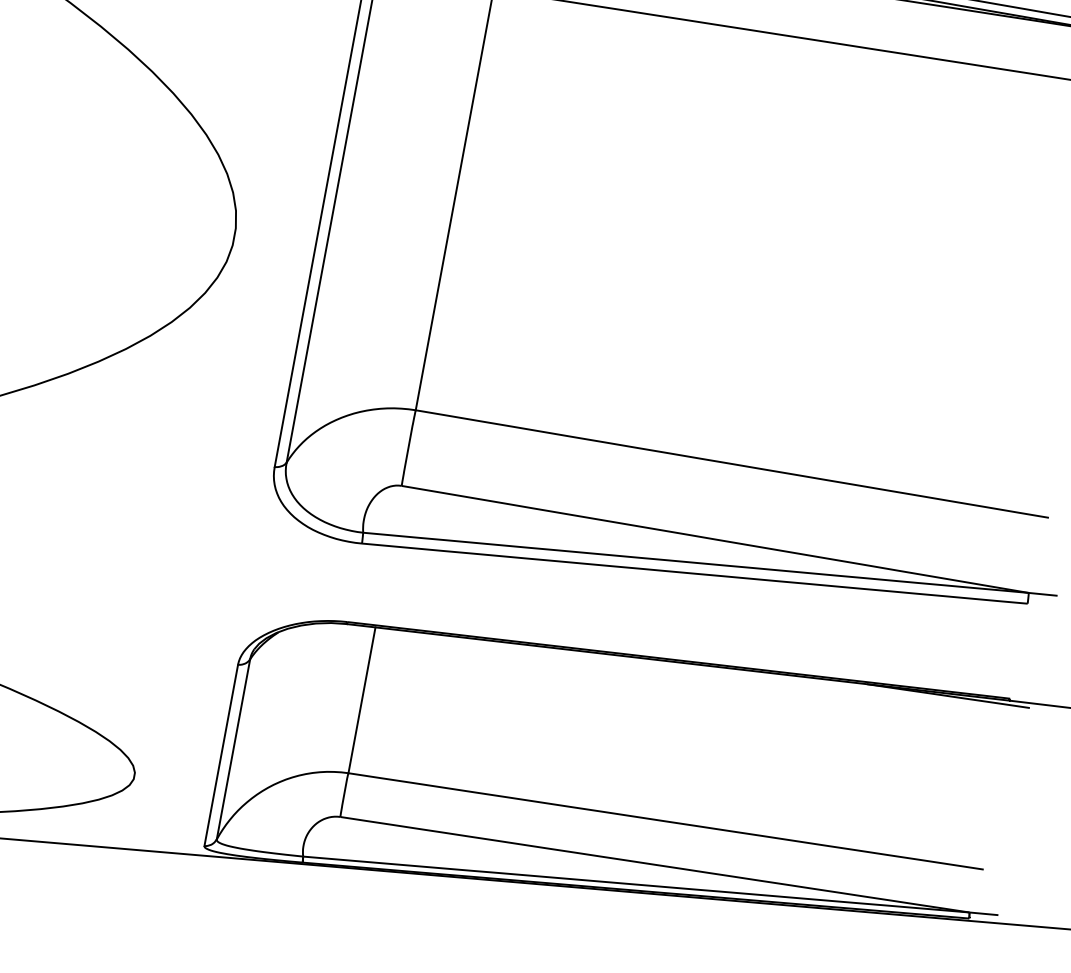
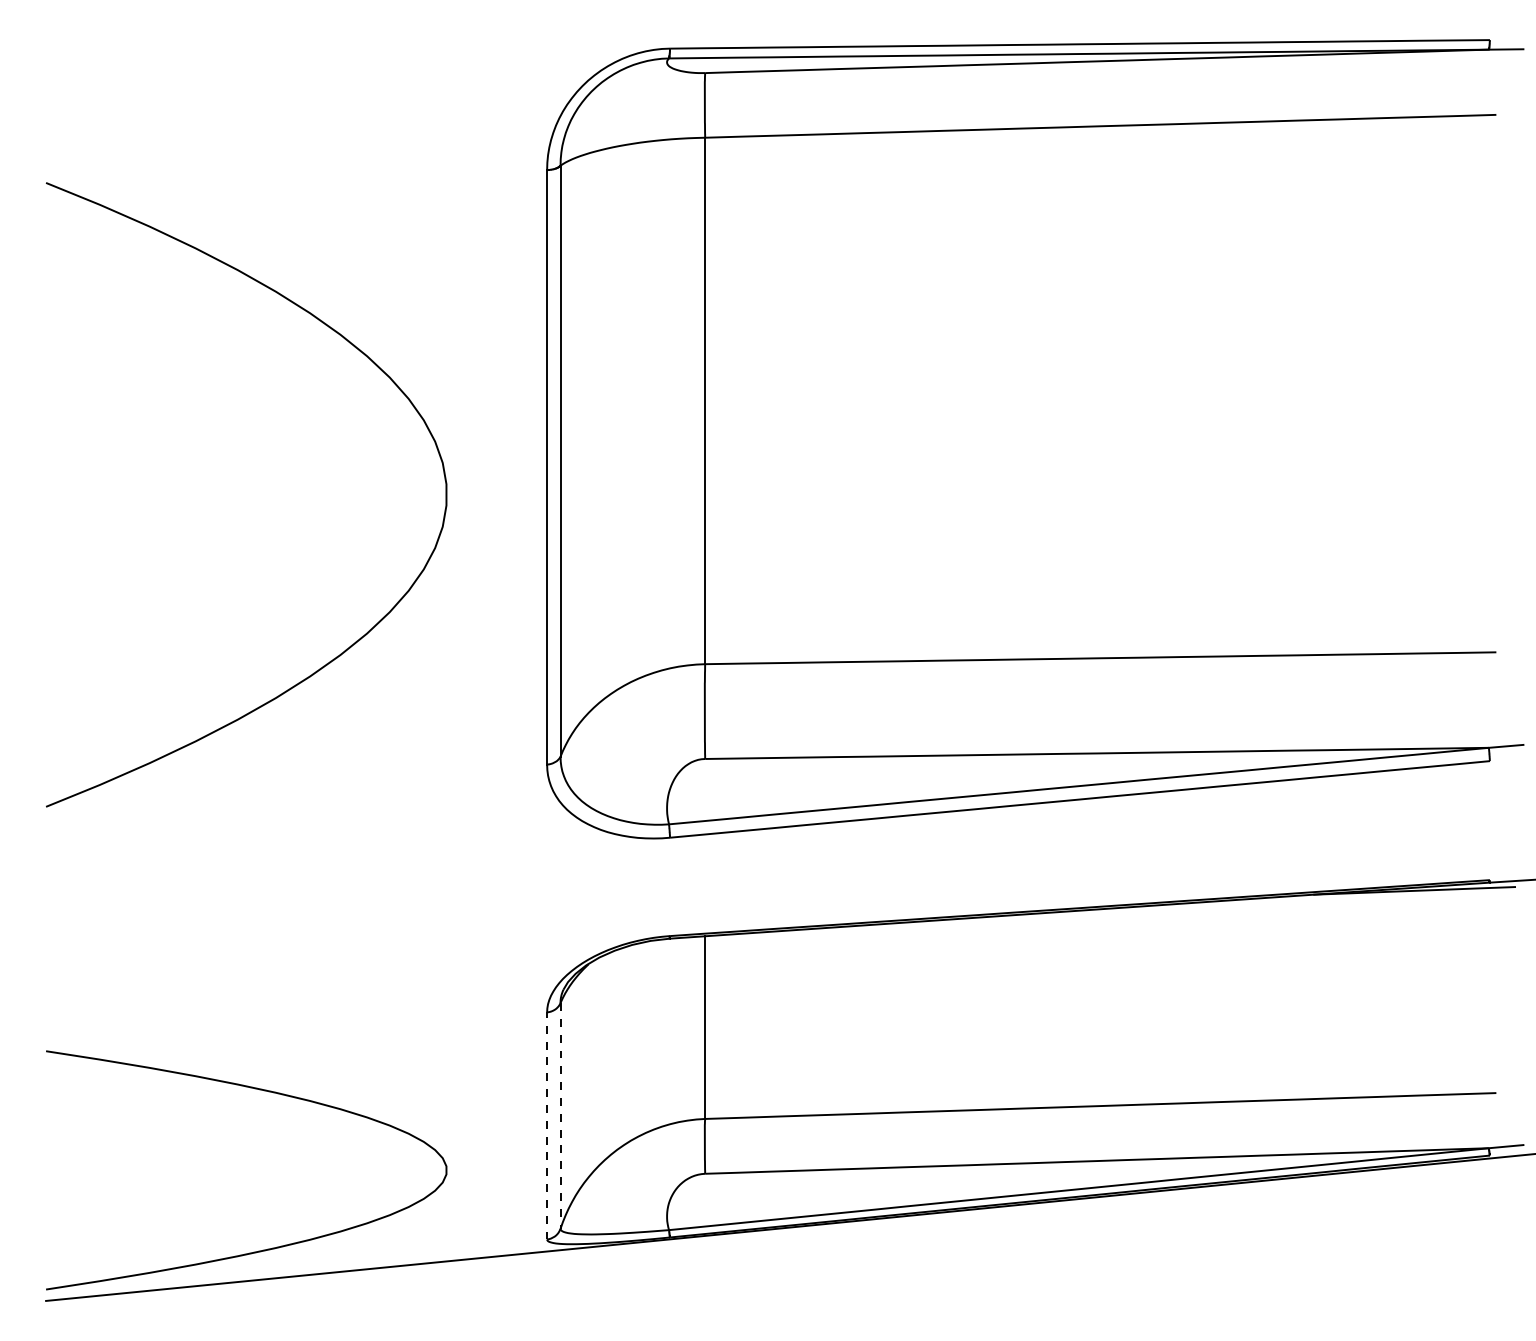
line: (233, 749) -> (560, 1115), solid -> dashed
line: (221, 755) -> (547, 1125), solid -> dashed

